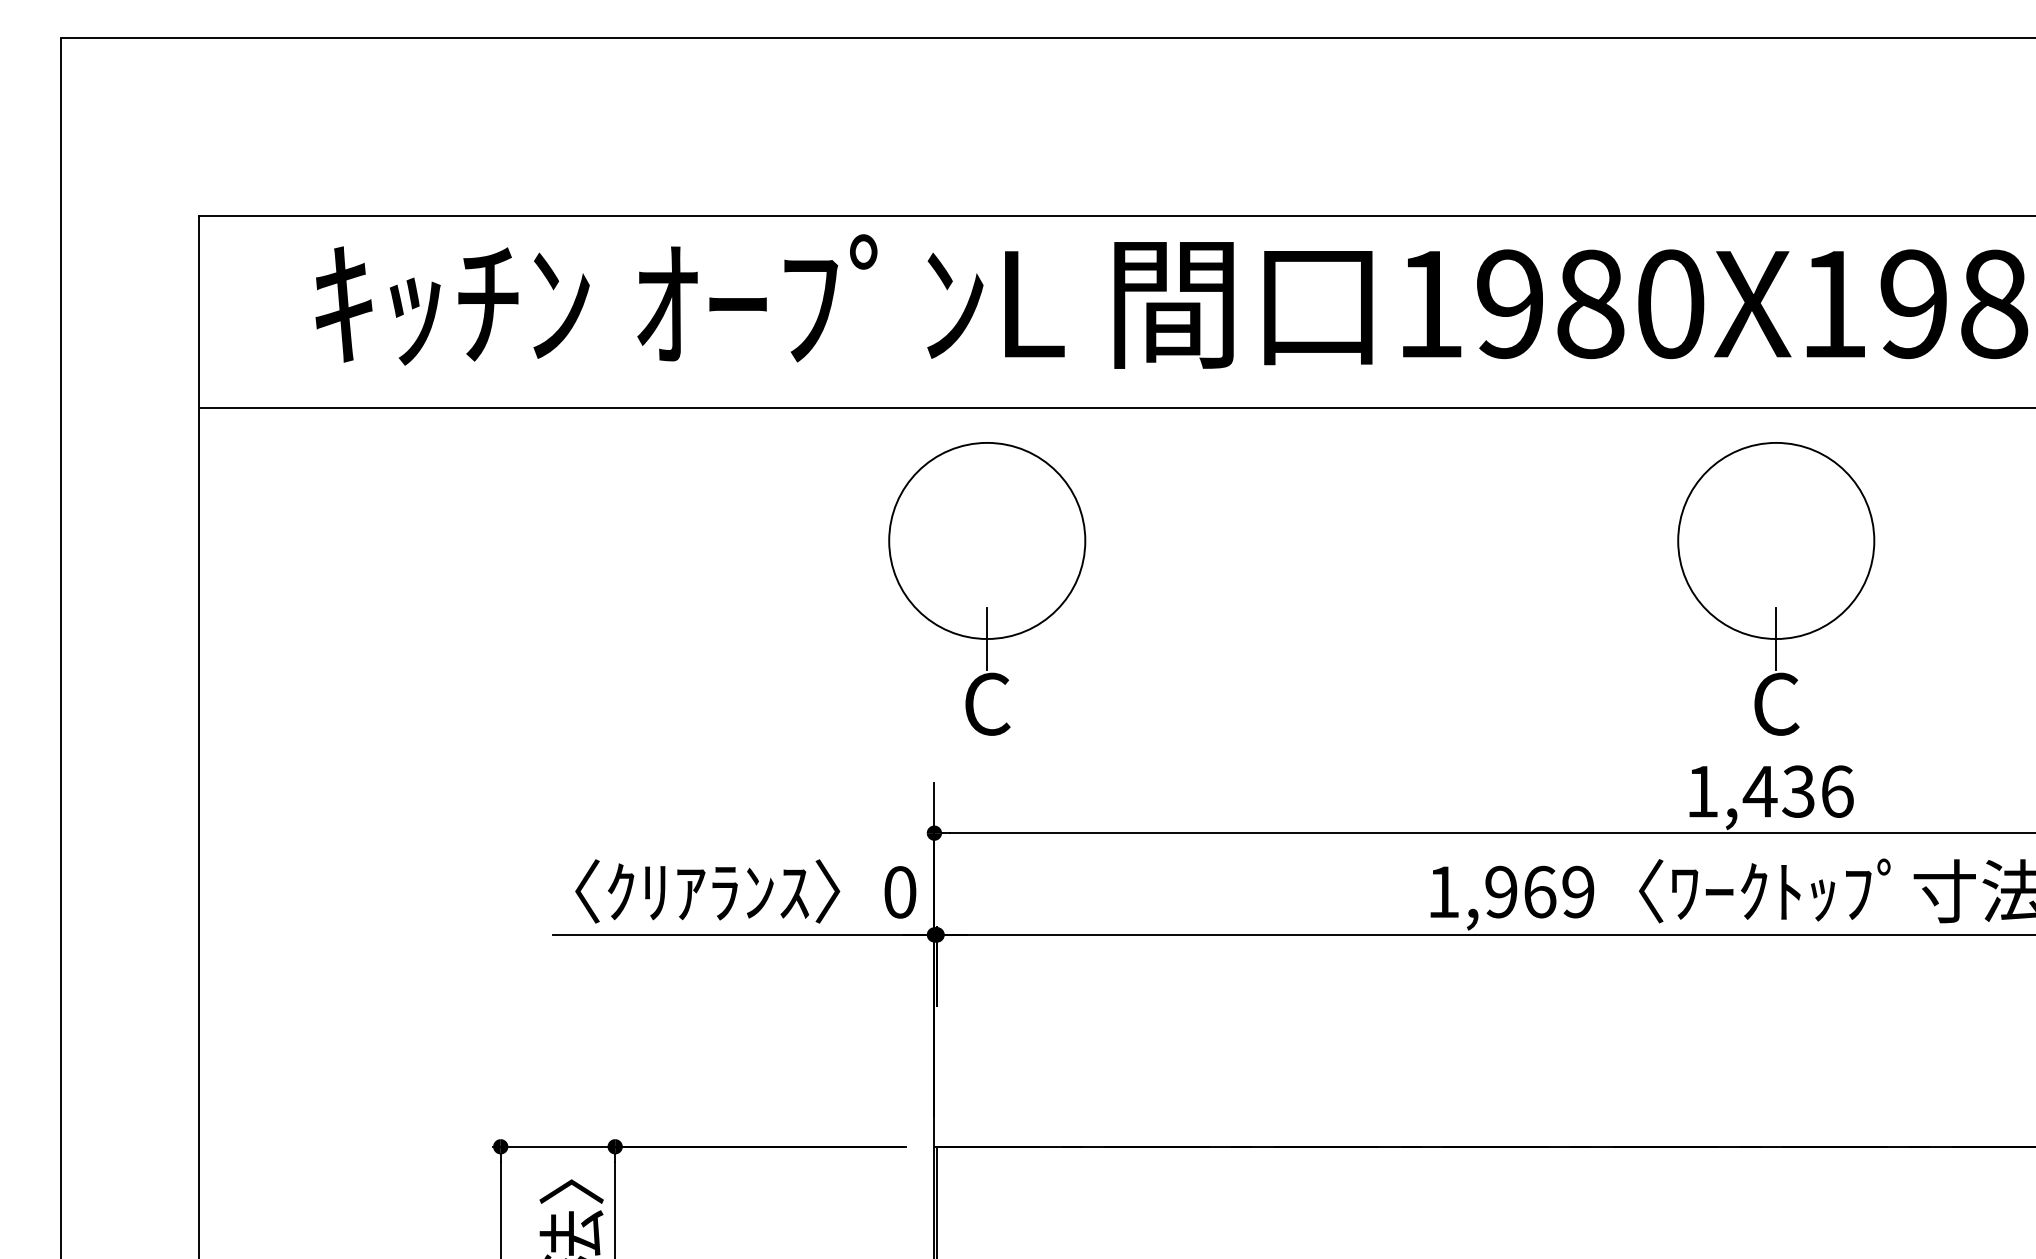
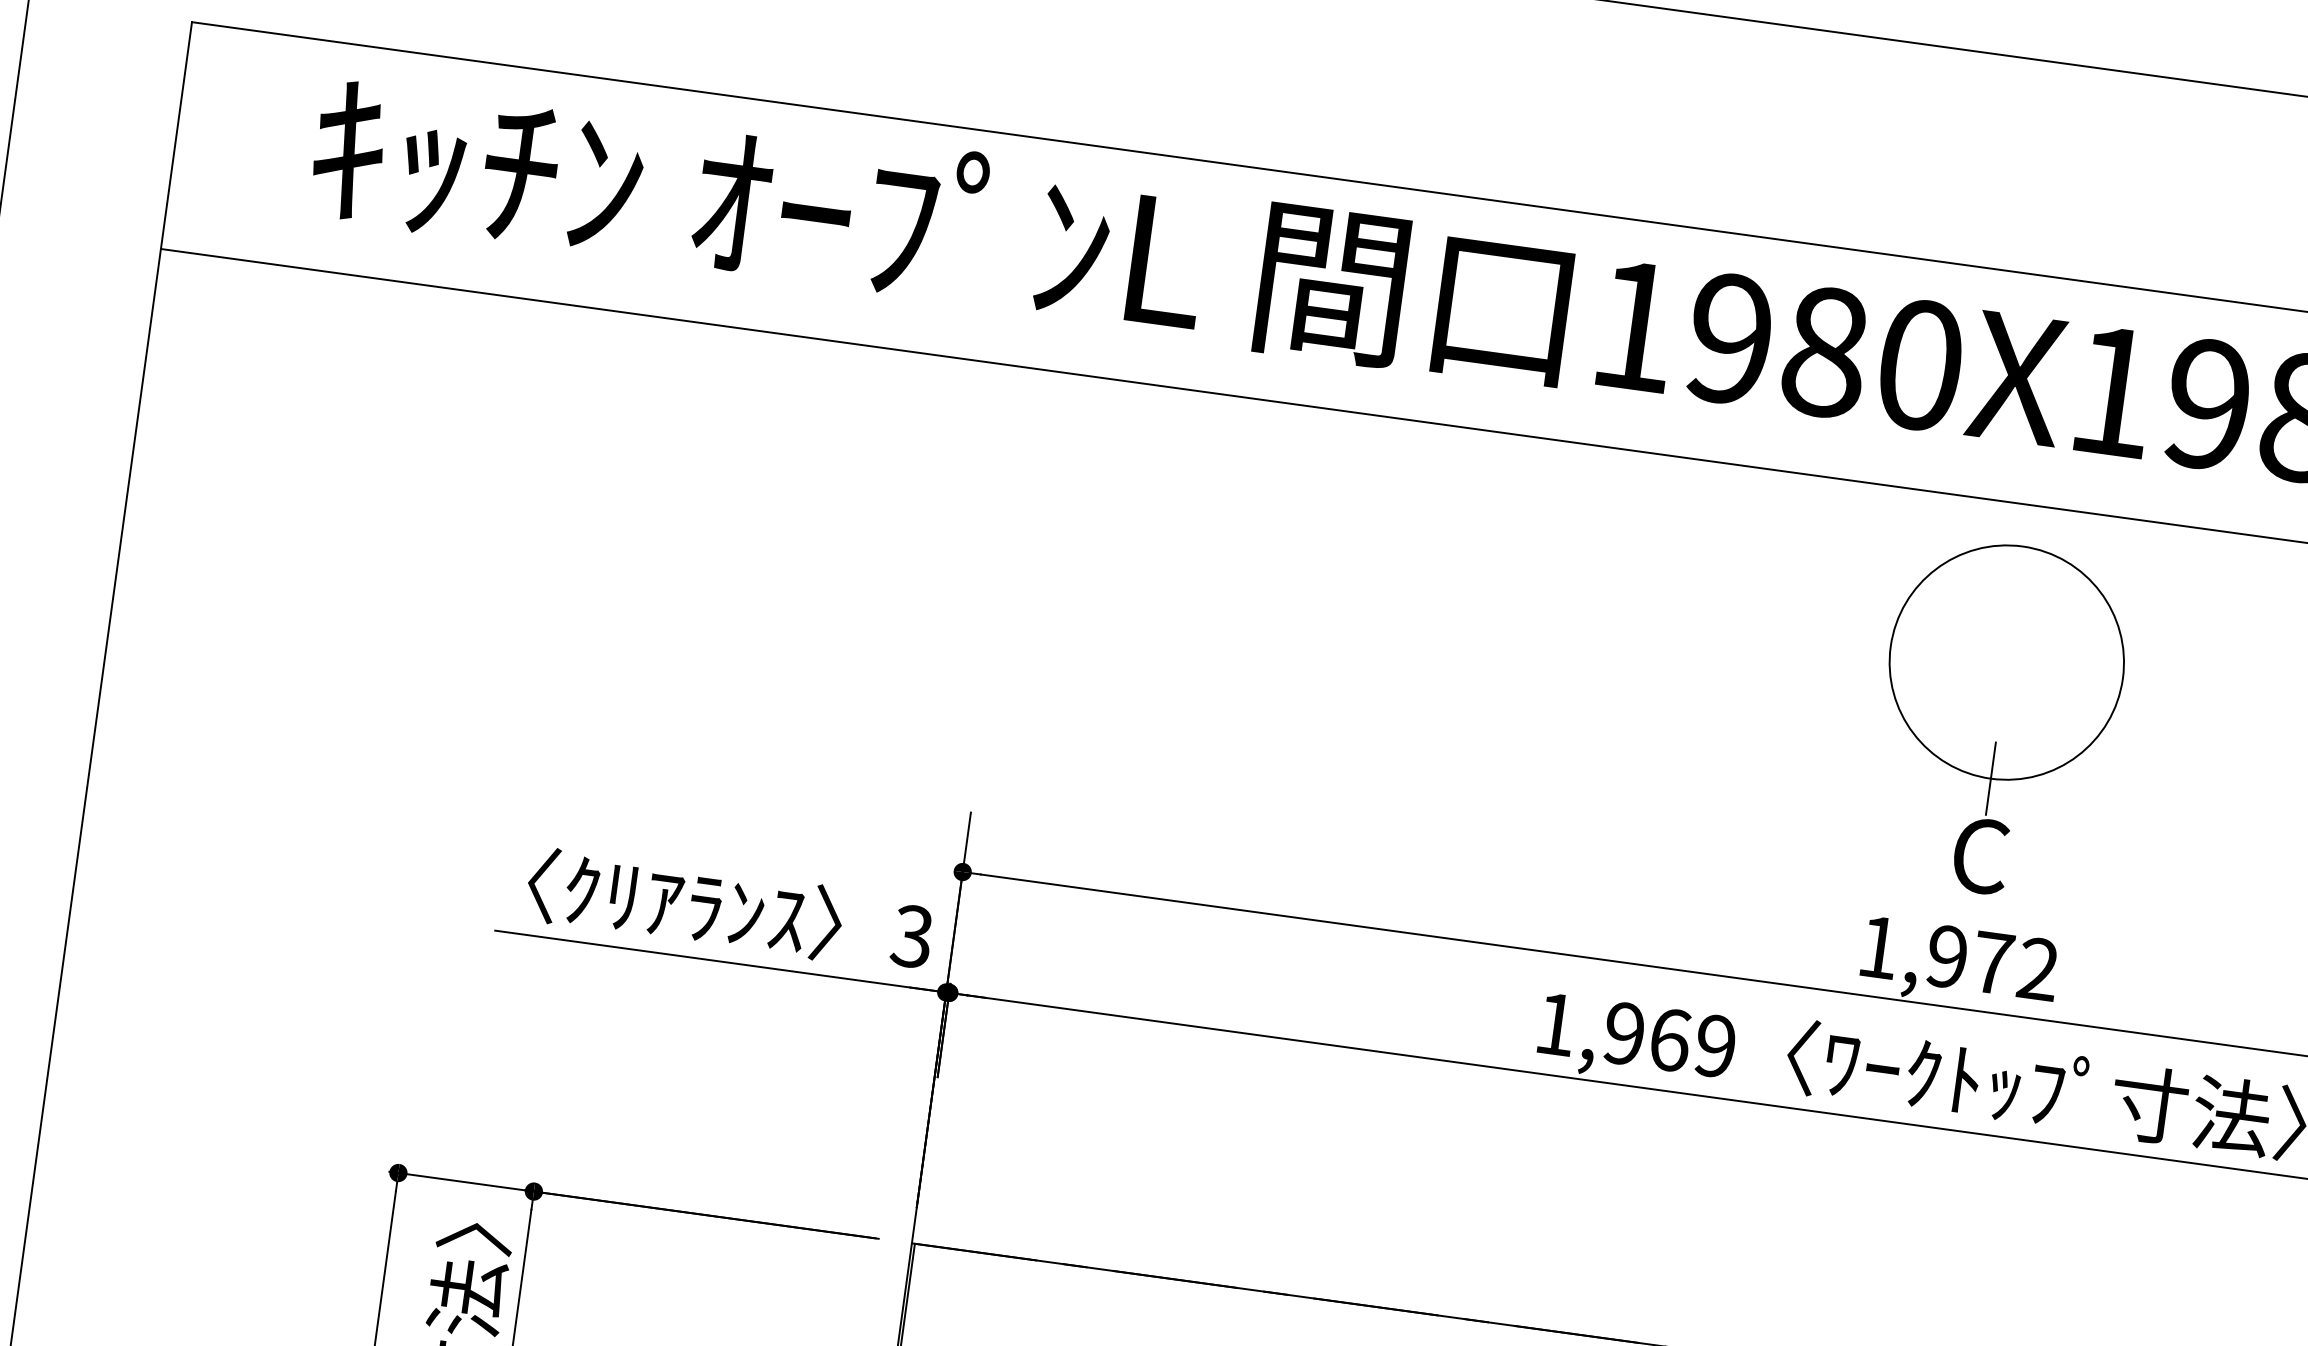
part: (987, 588) -> (1065, 590), removed
text: (1797, 791) -> (1991, 962), 1,436 -> 1,972
text: (899, 892) -> (911, 936), 0 -> 3

